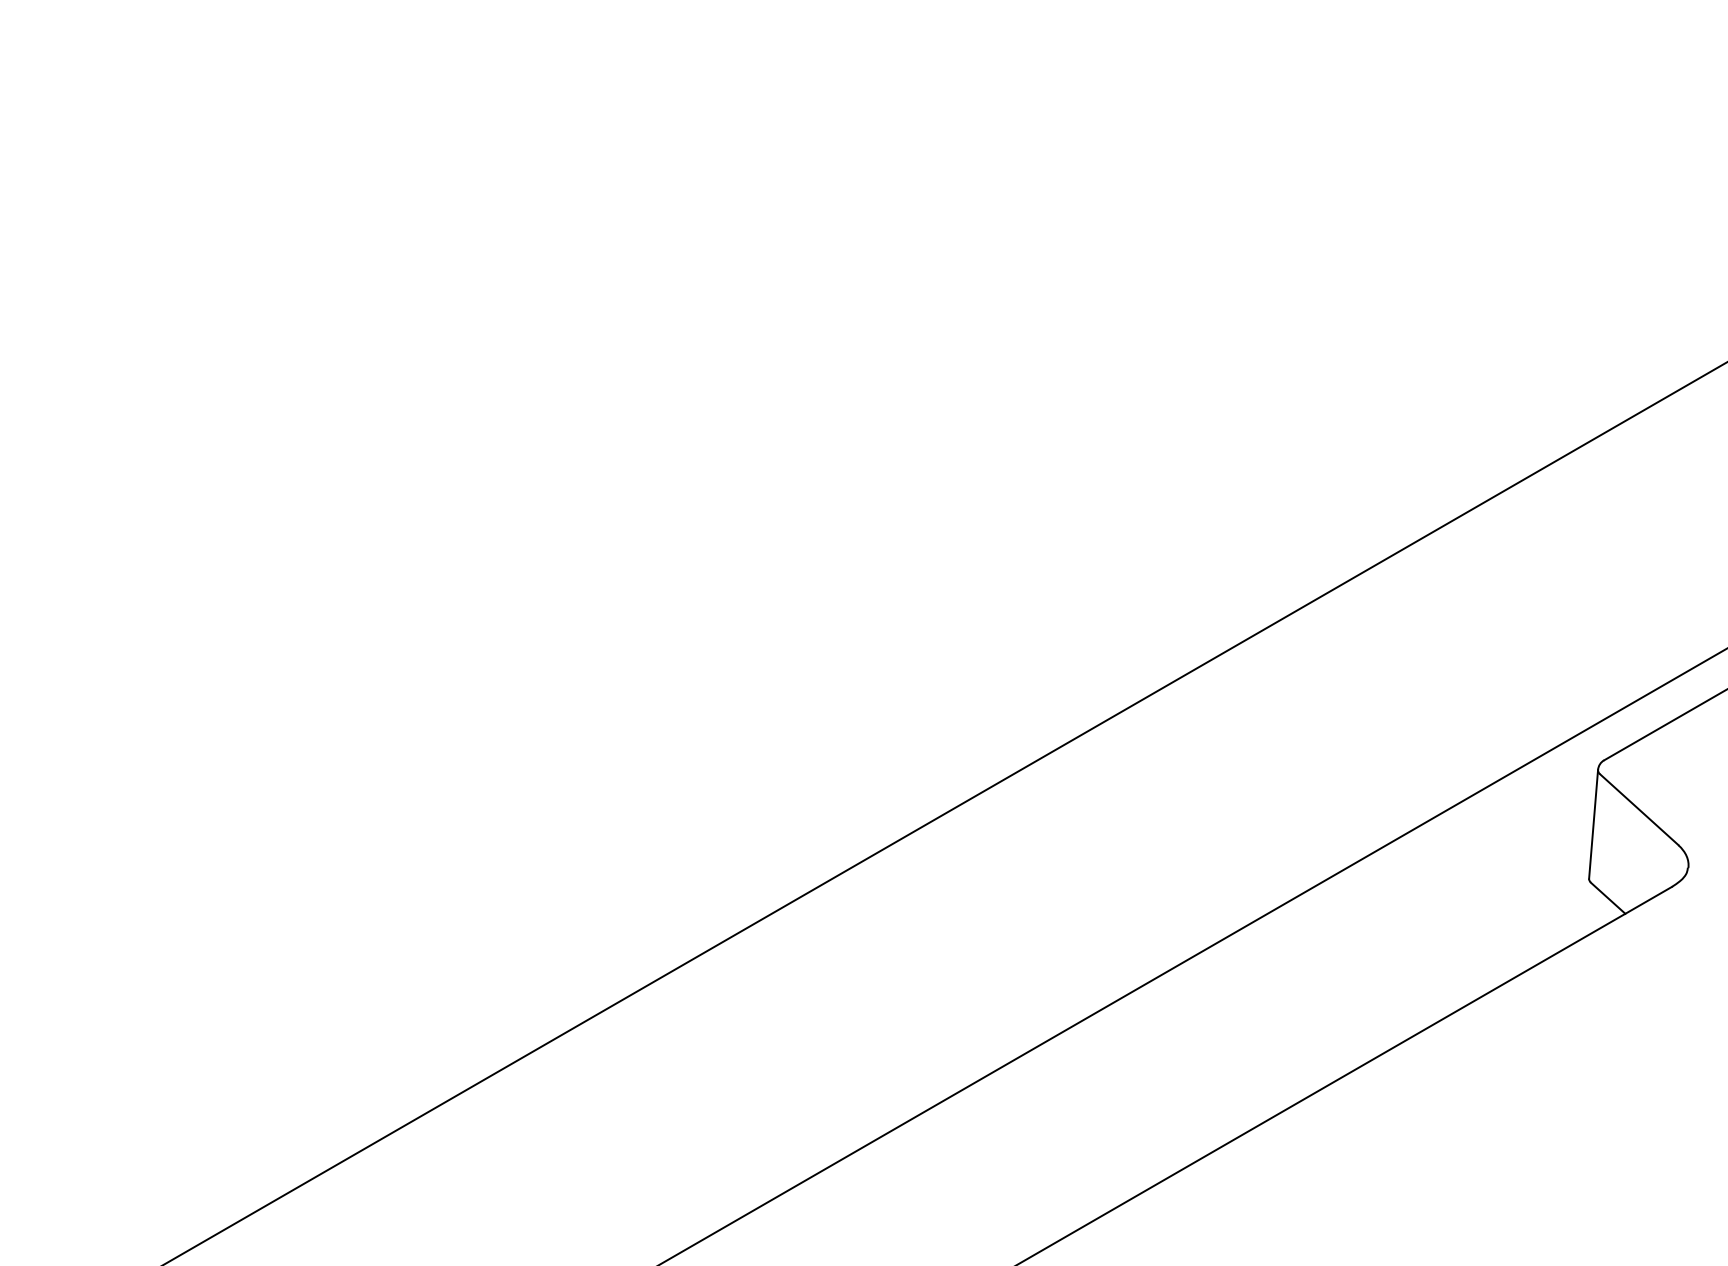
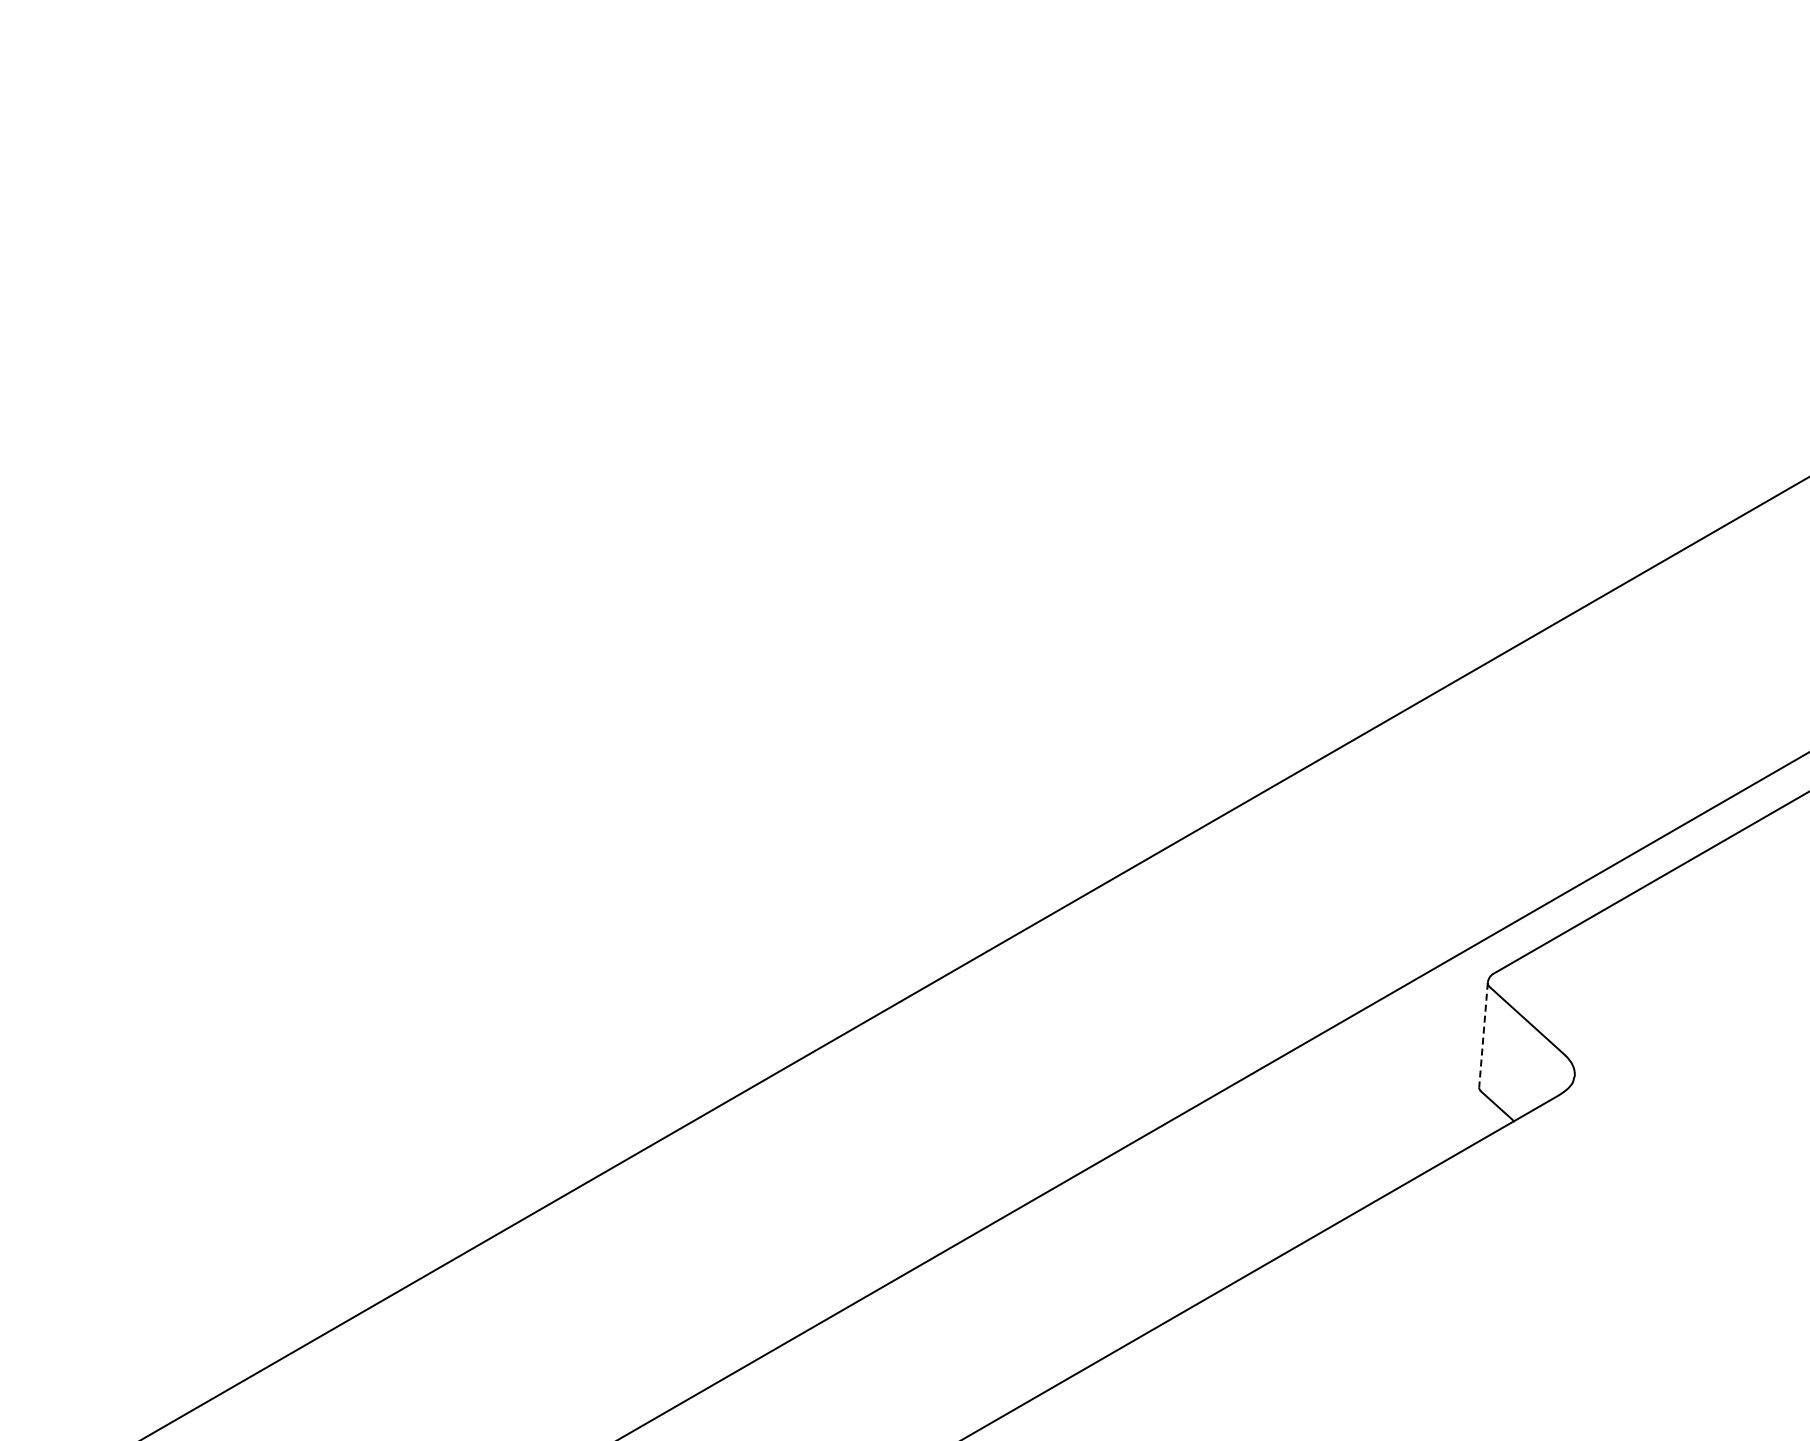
line: (1593, 824) -> (1483, 1035), solid -> dashed

